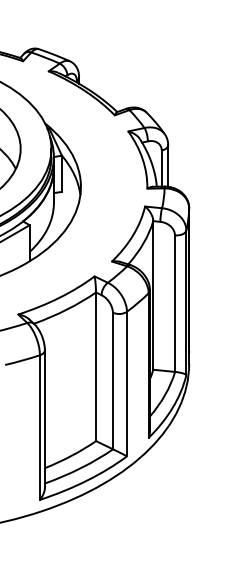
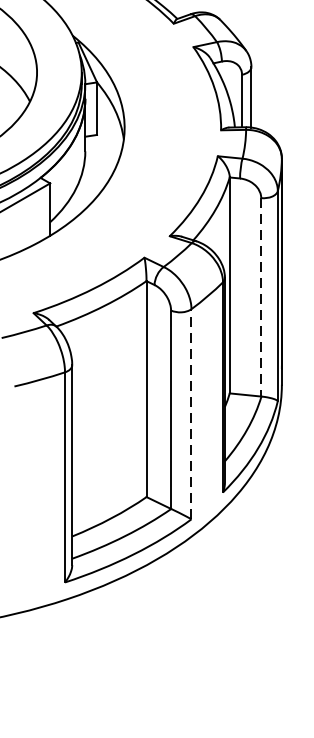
line: (174, 304) -> (260, 298), solid -> dashed
line: (126, 383) -> (190, 413), solid -> dashed

